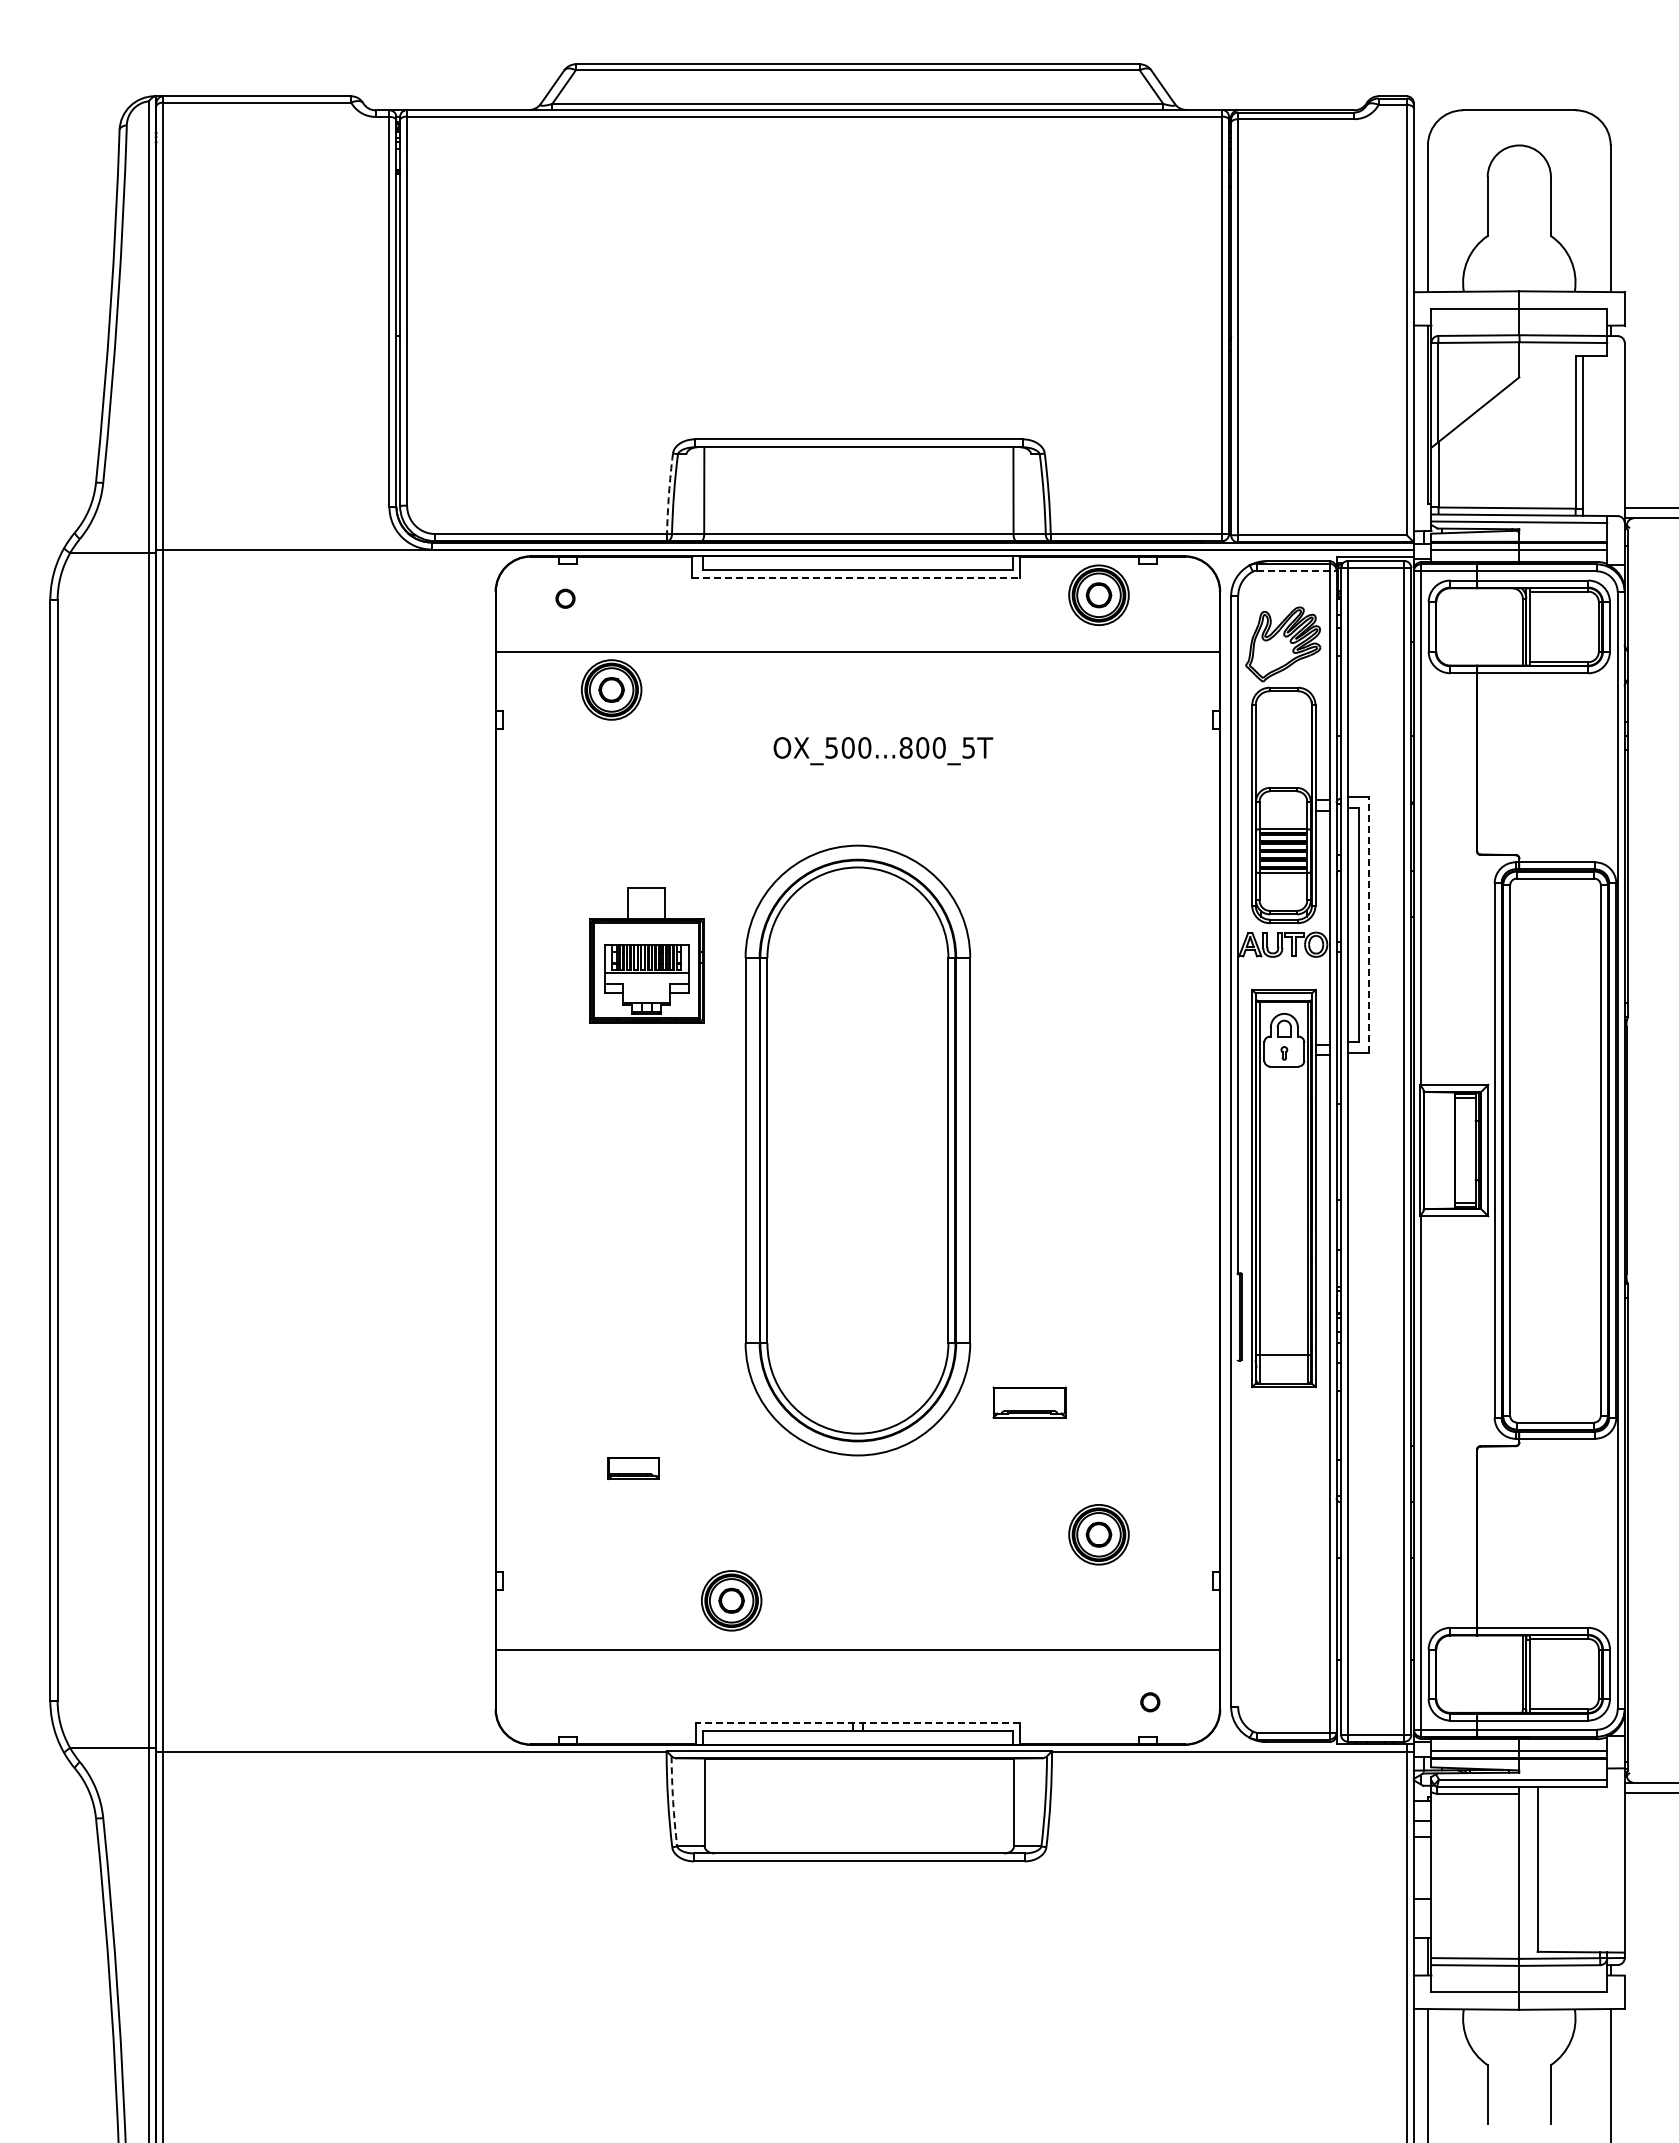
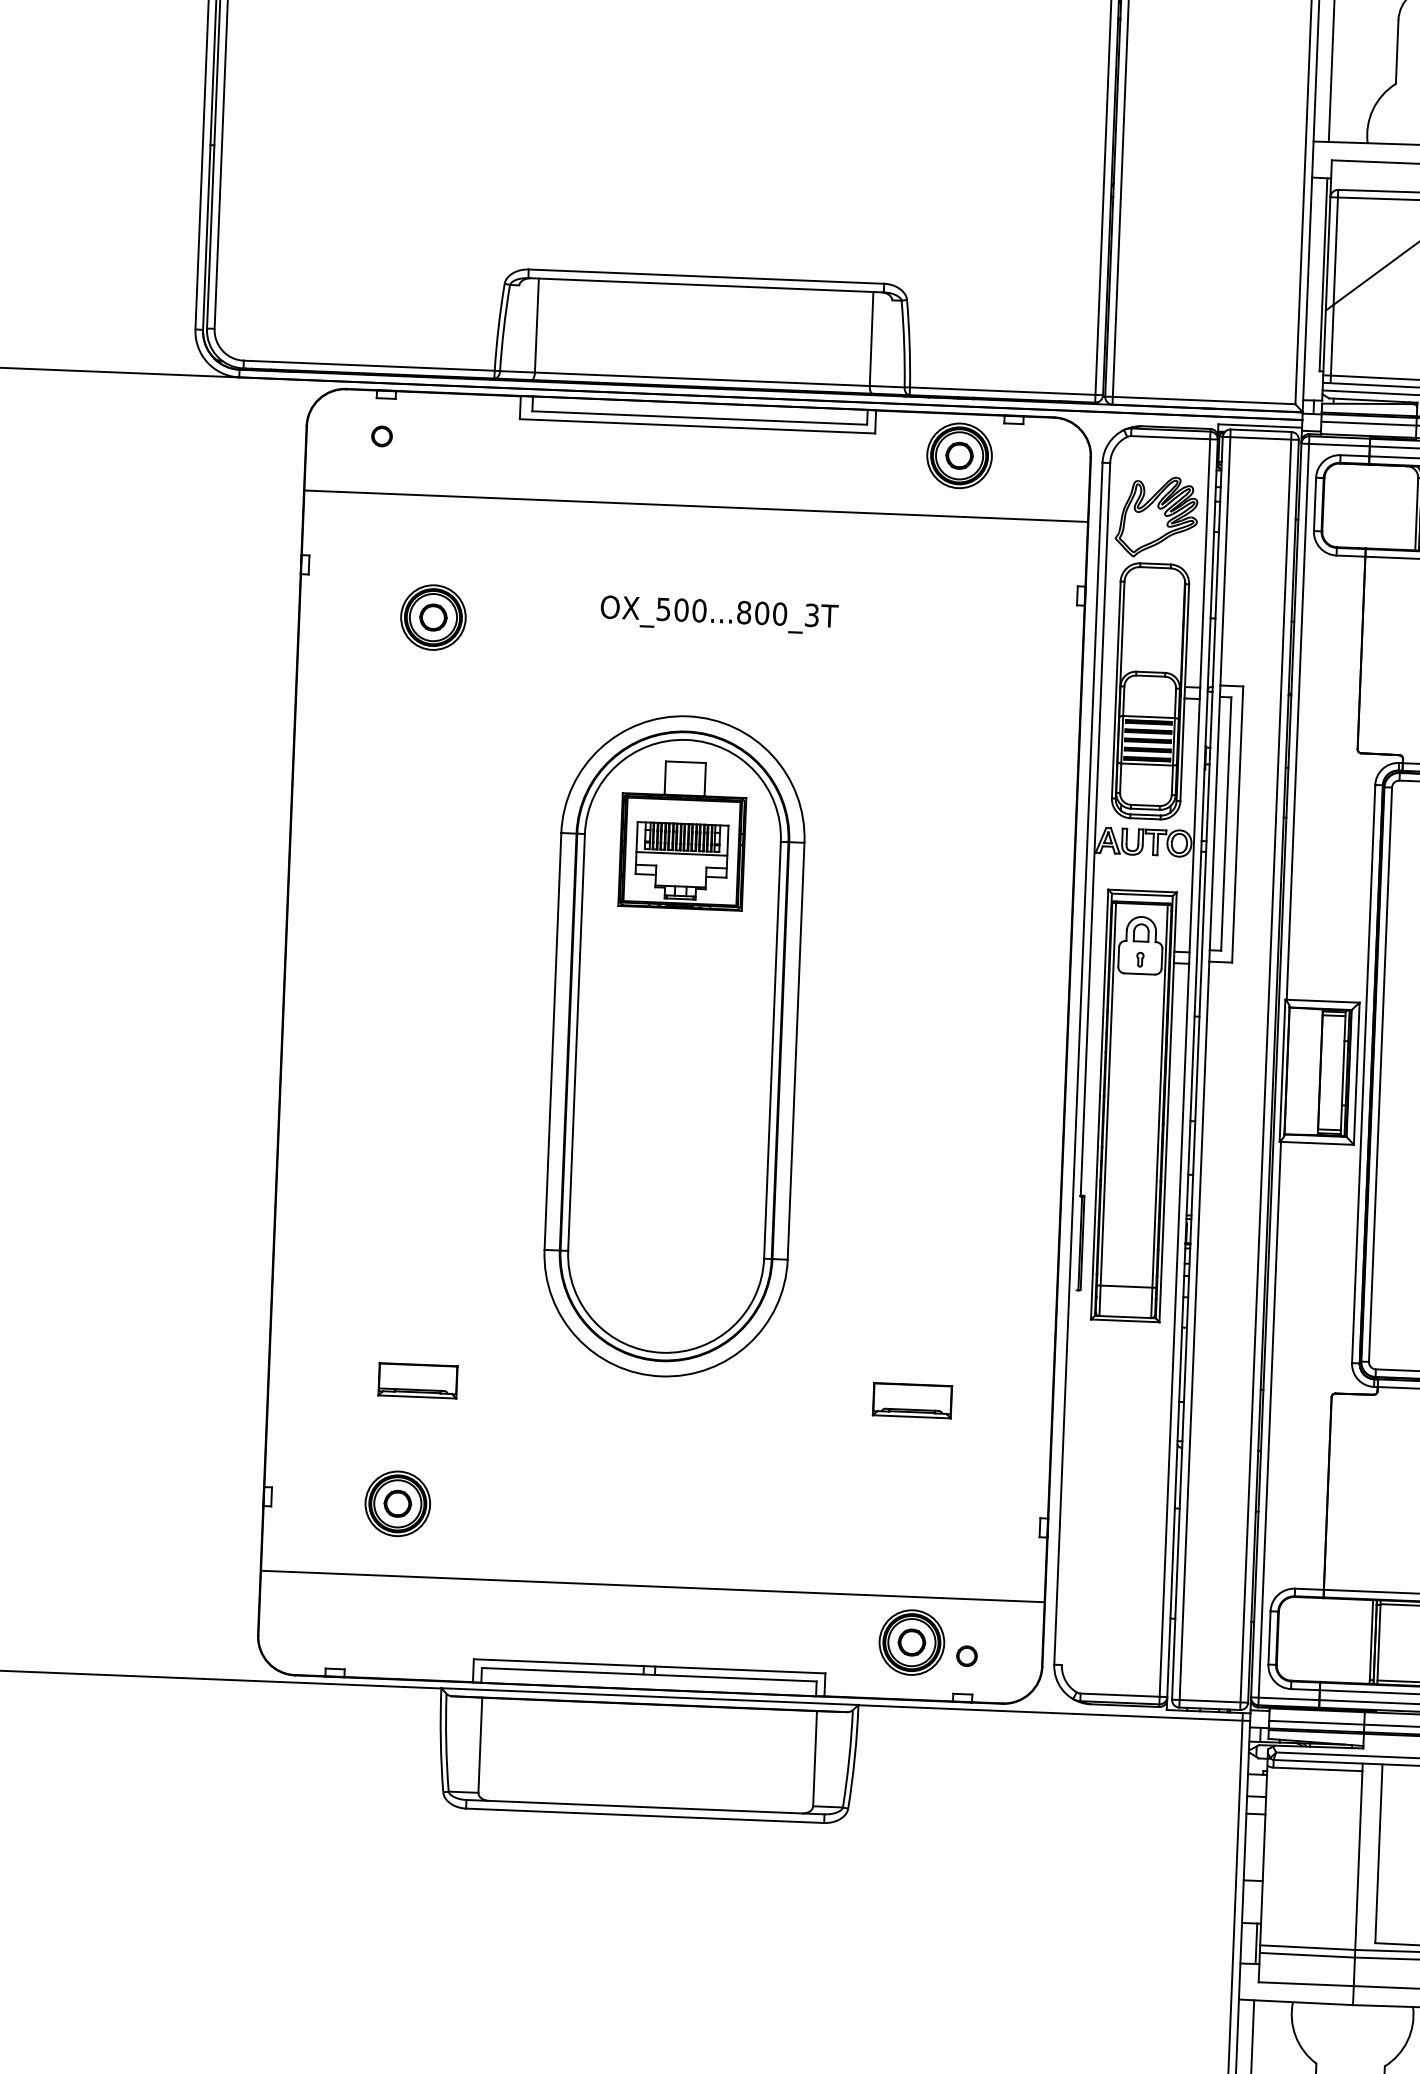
arc: (669, 493) -> (499, 327), dashed -> solid
line: (1297, 570) -> (1175, 437), dashed -> solid
line: (856, 577) -> (697, 426), dashed -> solid
part: (611, 689) -> (433, 617), moved
text: (968, 747) -> (811, 614), OX_500...800_5T -> OX_500...800_3T
line: (1369, 925) -> (1238, 825), dashed -> solid
part: (646, 955) -> (682, 835), moved
part: (1029, 1402) -> (912, 1400), moved
part: (633, 1468) -> (417, 1380), size x1.43
part: (1098, 1534) -> (911, 1642), moved
part: (731, 1600) -> (397, 1503), moved
line: (857, 1723) -> (649, 1666), dashed -> solid
arc: (673, 1801) -> (446, 1742), dashed -> solid

